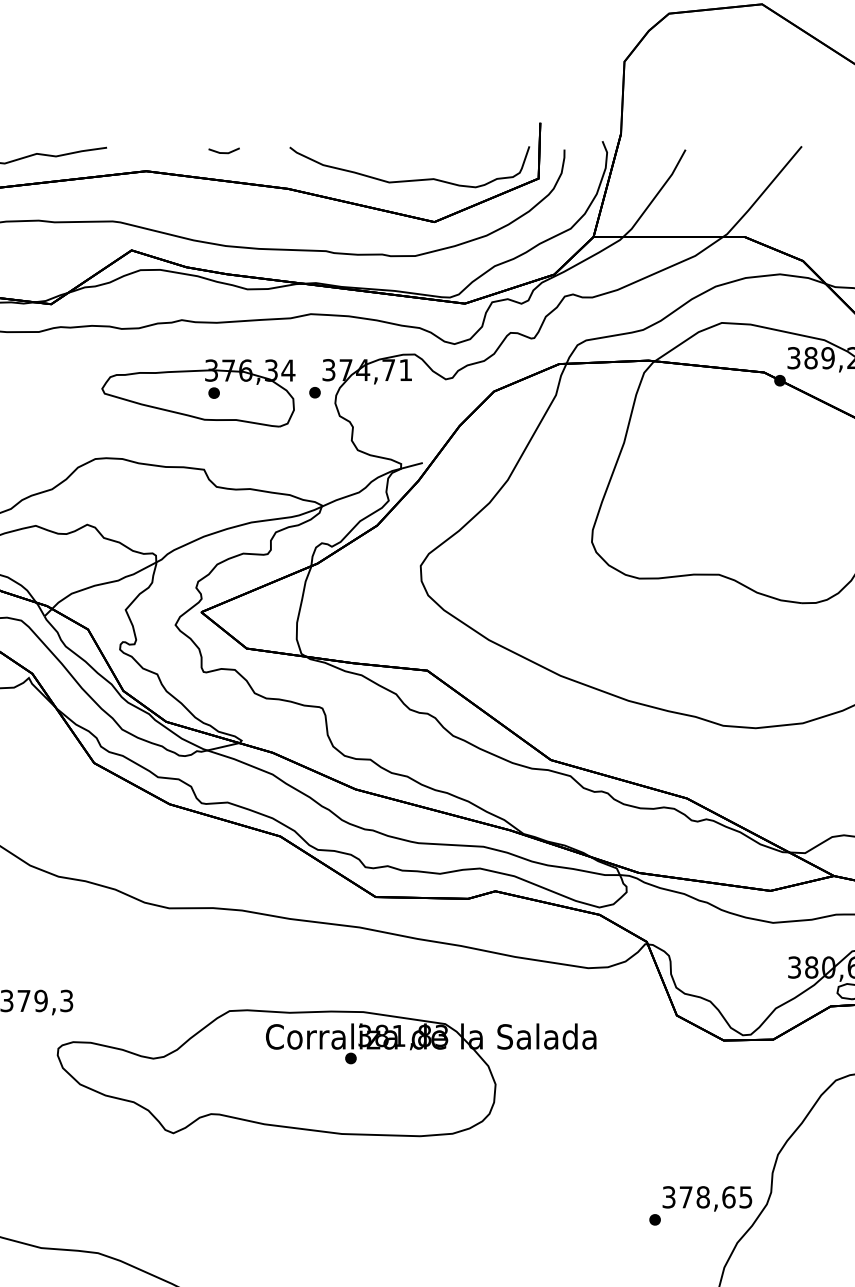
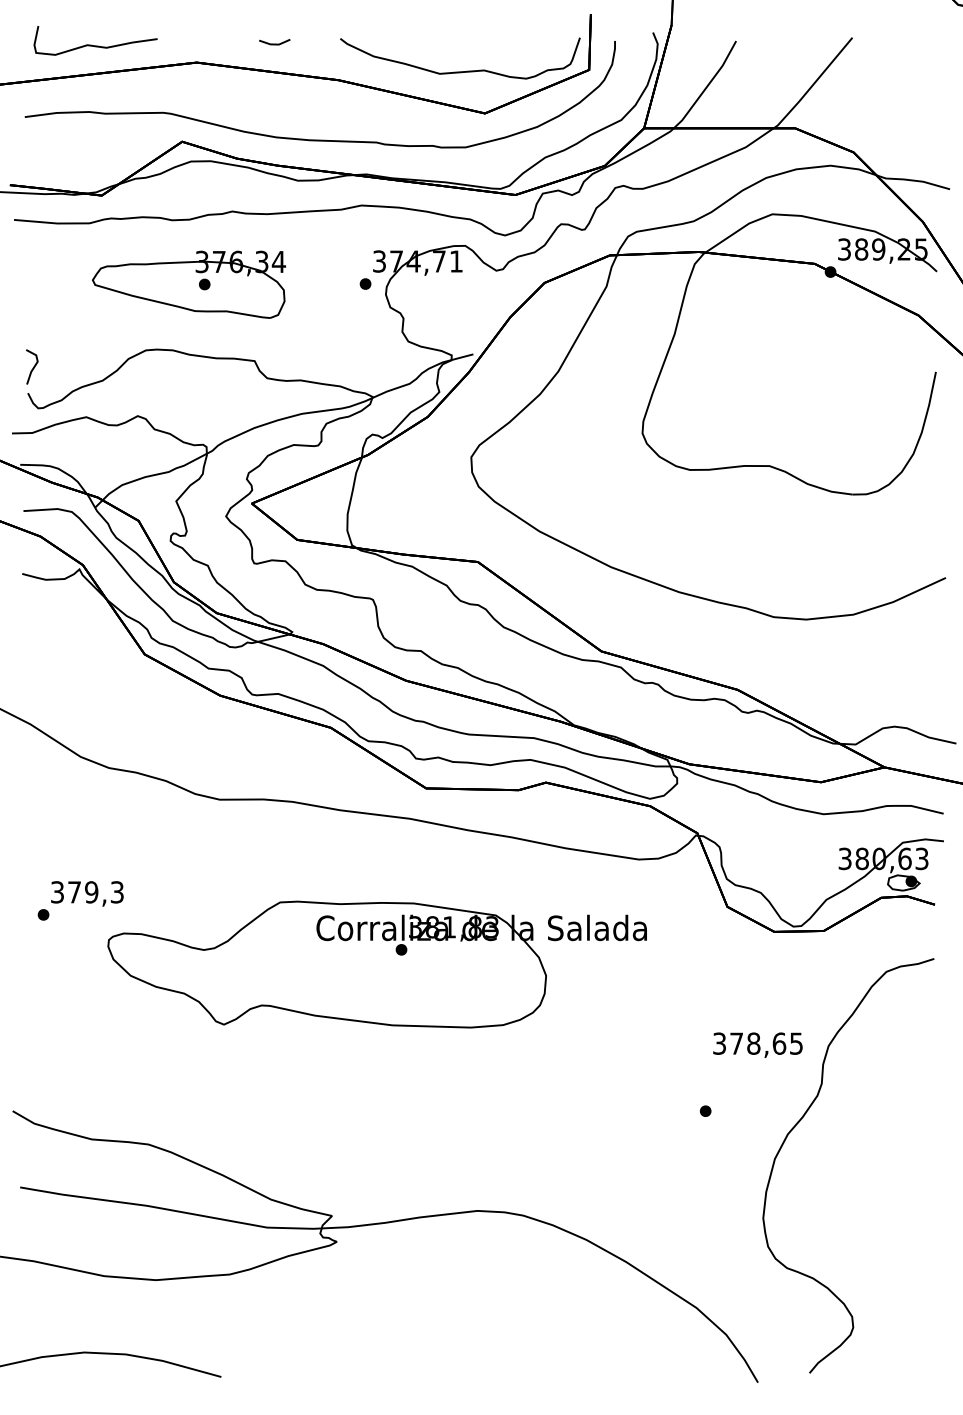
part: (197, 393) -> (188, 284), moved
text: (706, 1198) -> (757, 1044), moved

